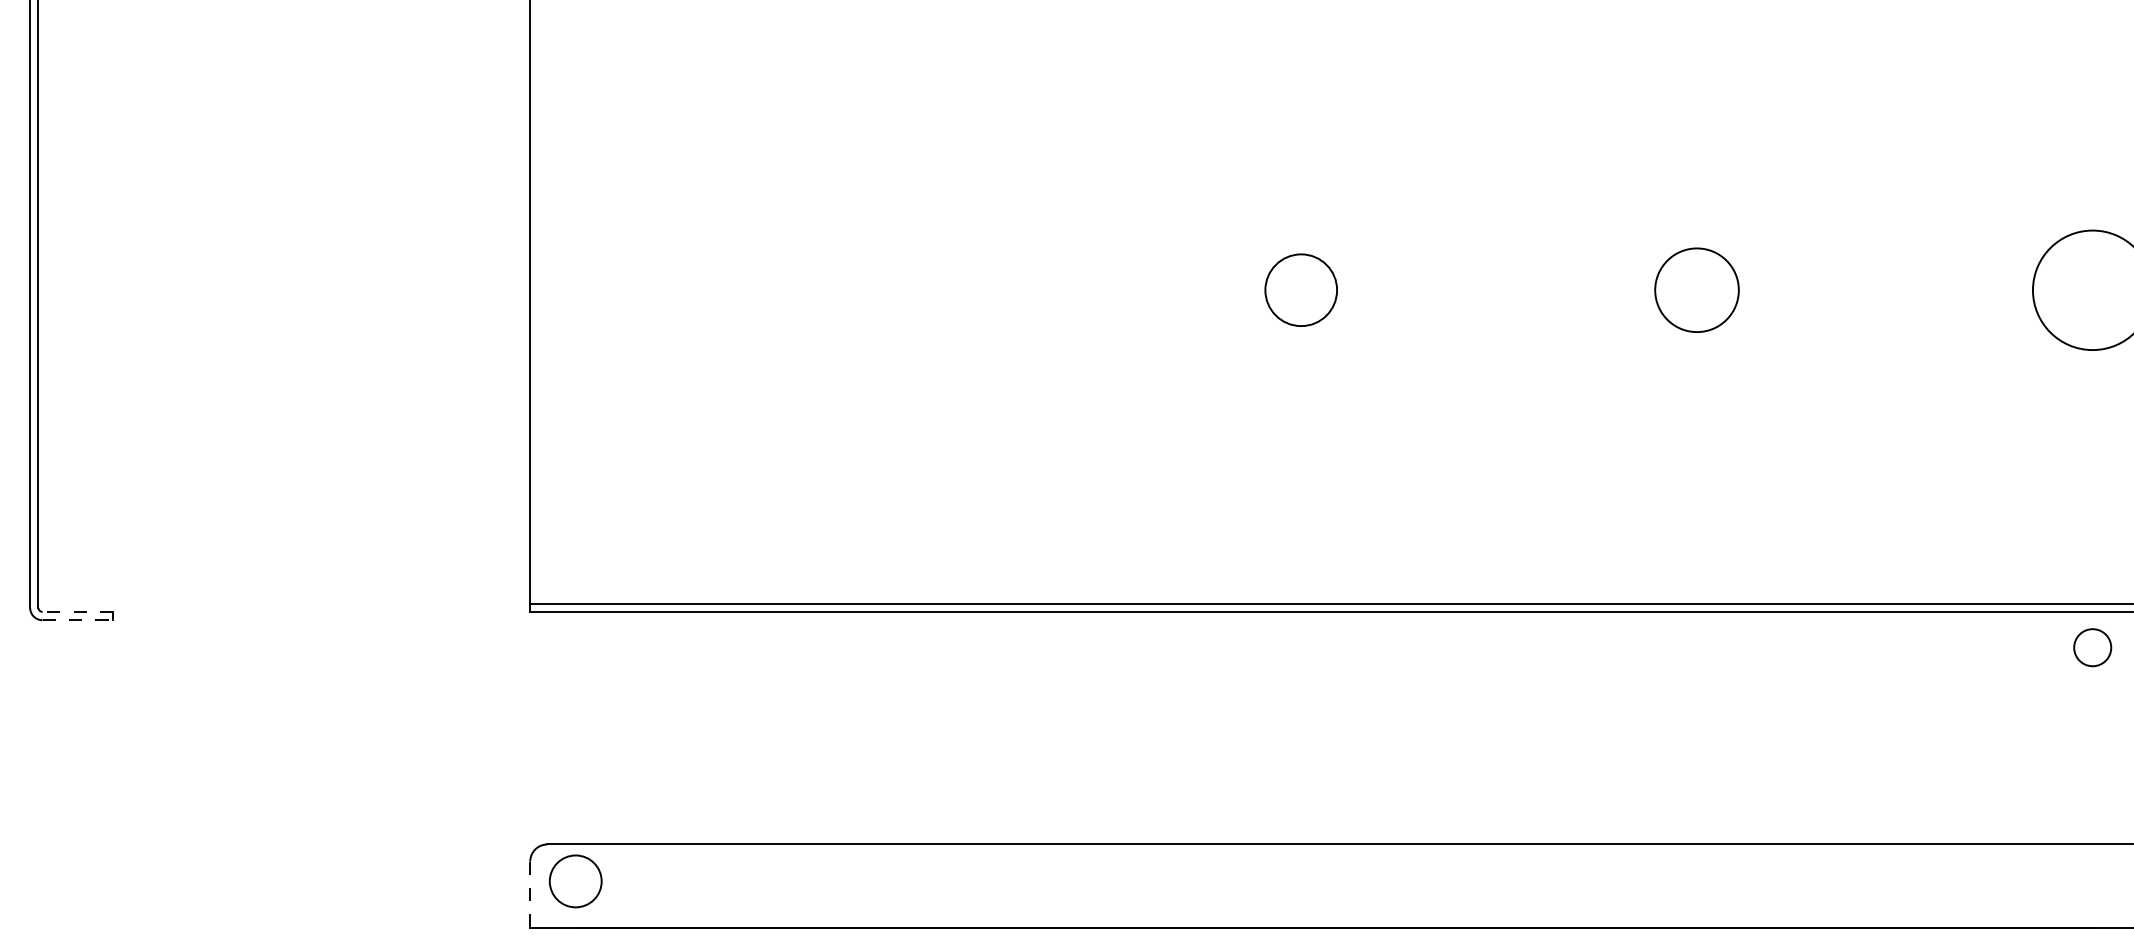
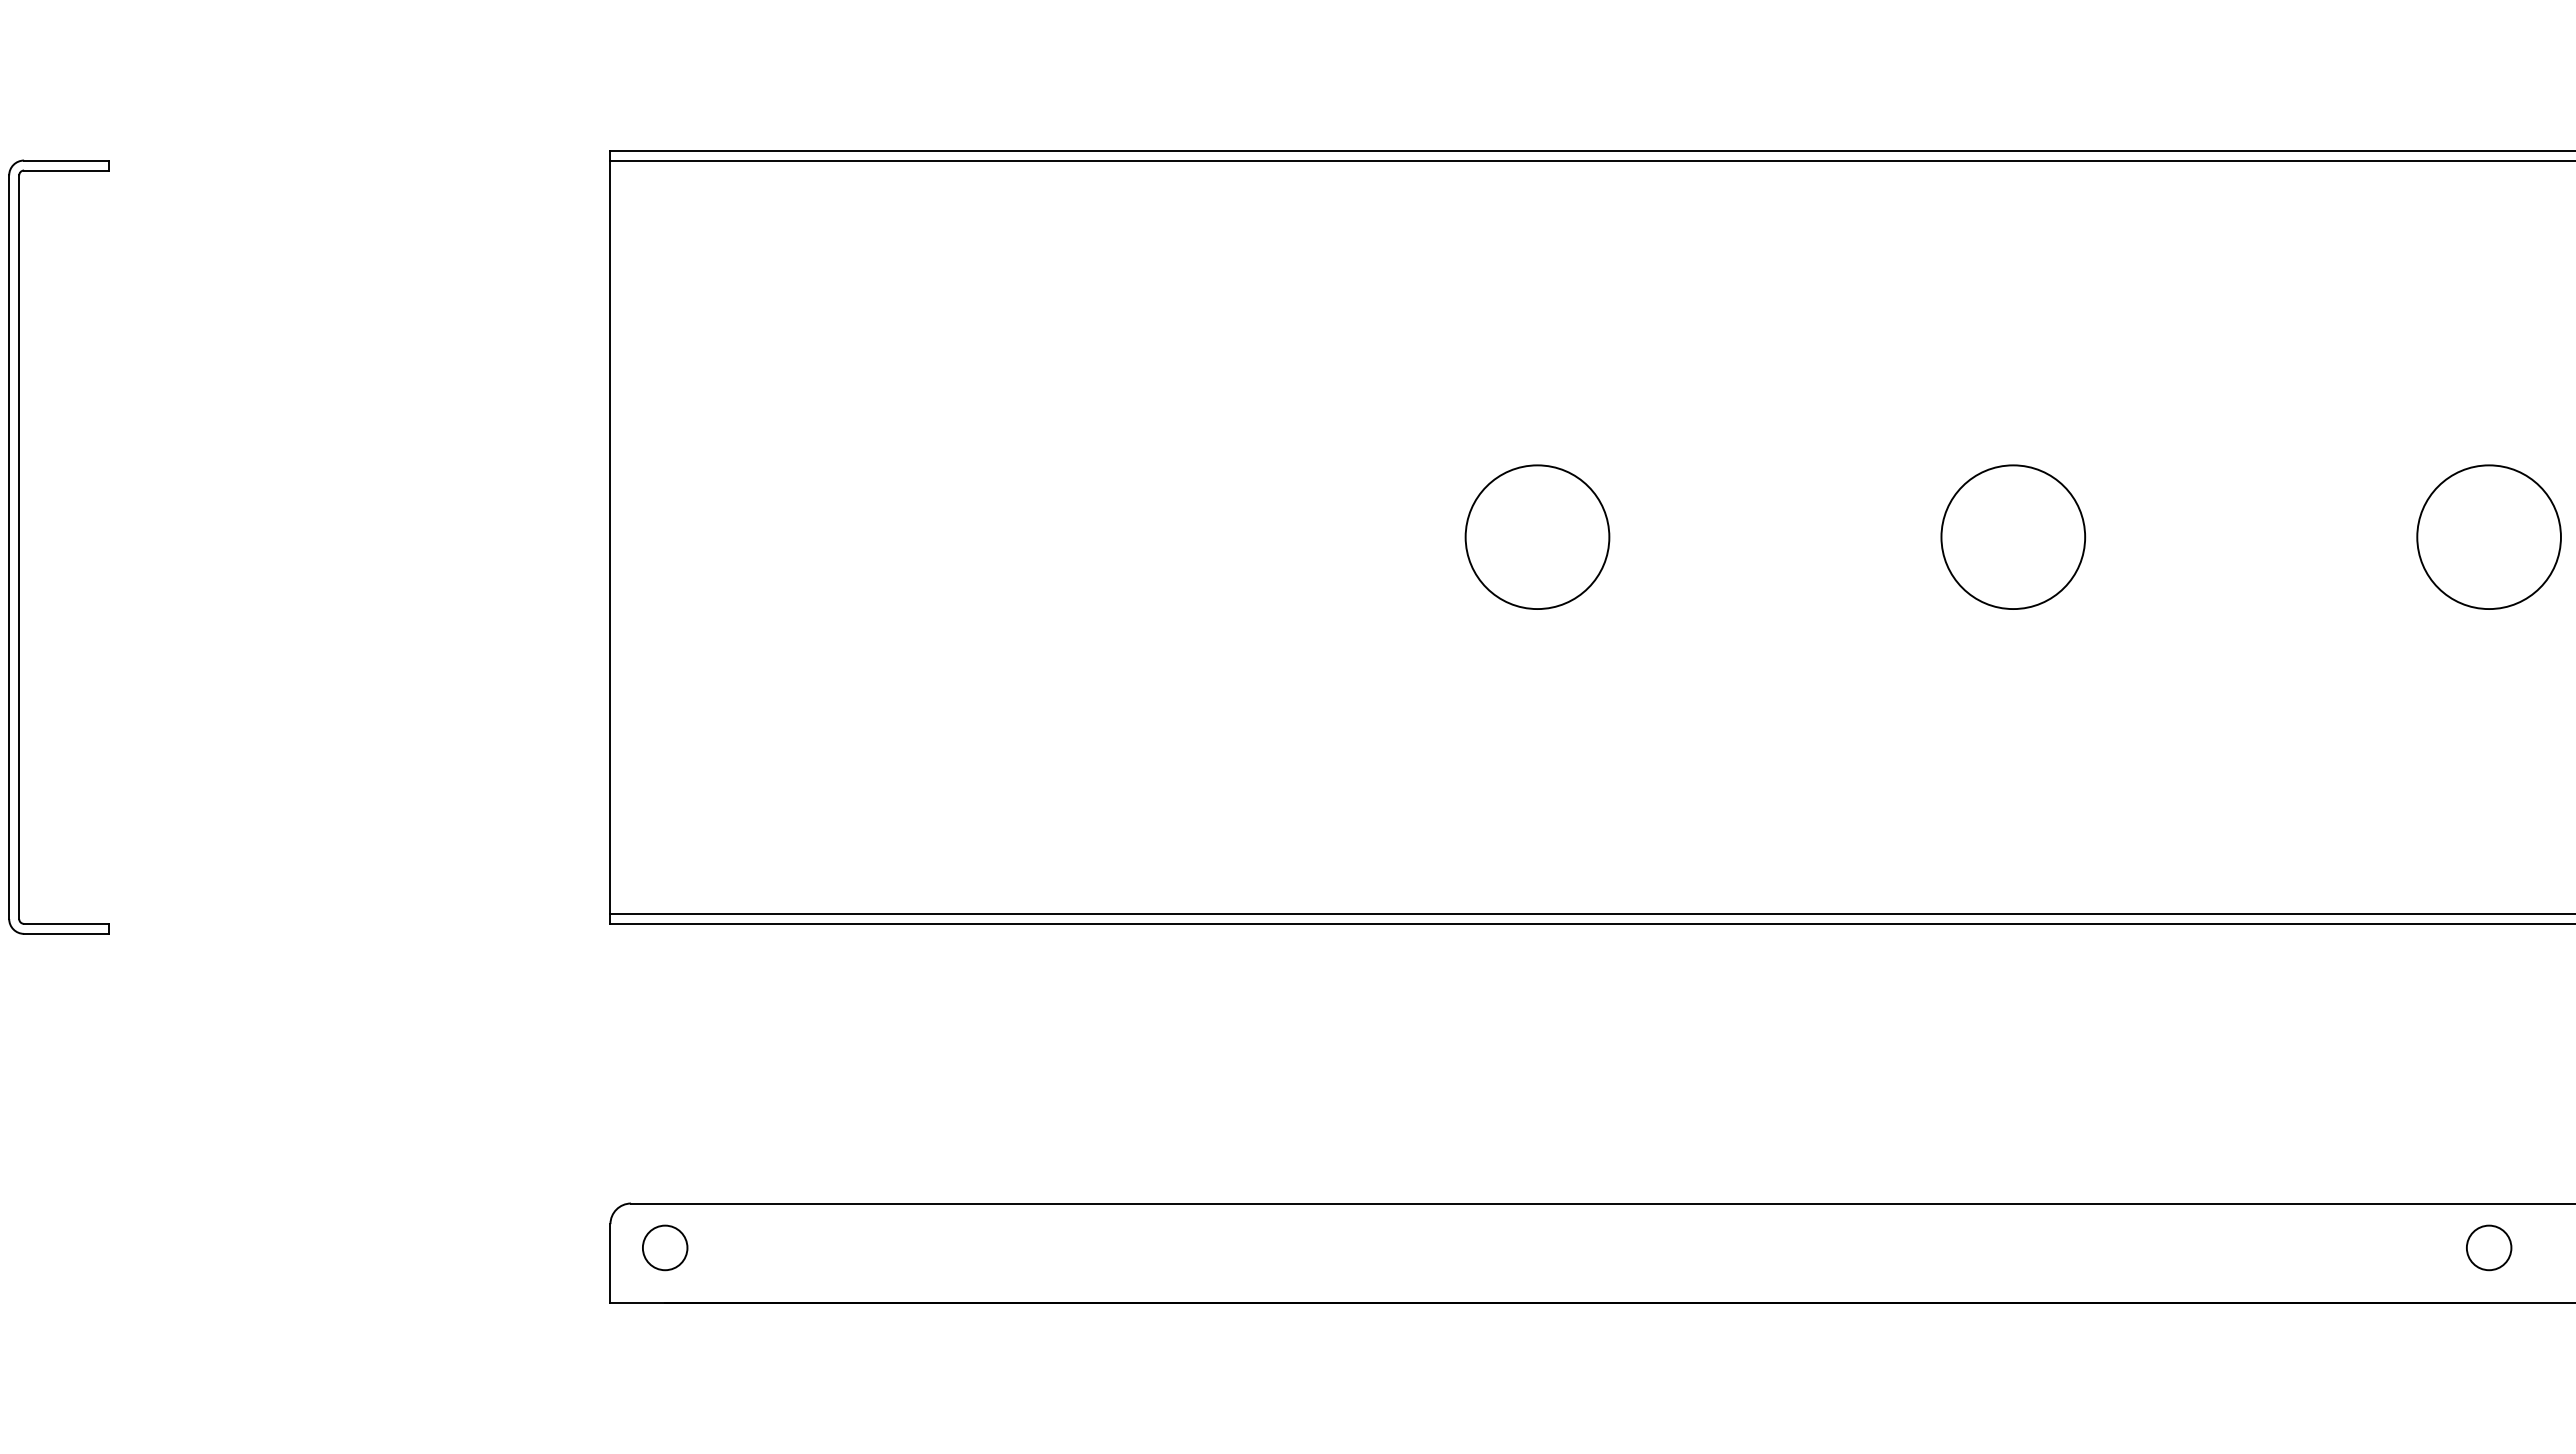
circle: (1301, 289) -> (1537, 536), size x1.67
circle: (1697, 289) -> (2013, 536), size x1.43
line: (77, 611) -> (66, 923), dashed -> solid
line: (77, 619) -> (66, 933), dashed -> solid
circle: (2093, 647) -> (2489, 1247), moved
circle: (575, 881) -> (664, 1247), size x0.71
line: (530, 894) -> (610, 1263), dashed -> solid

